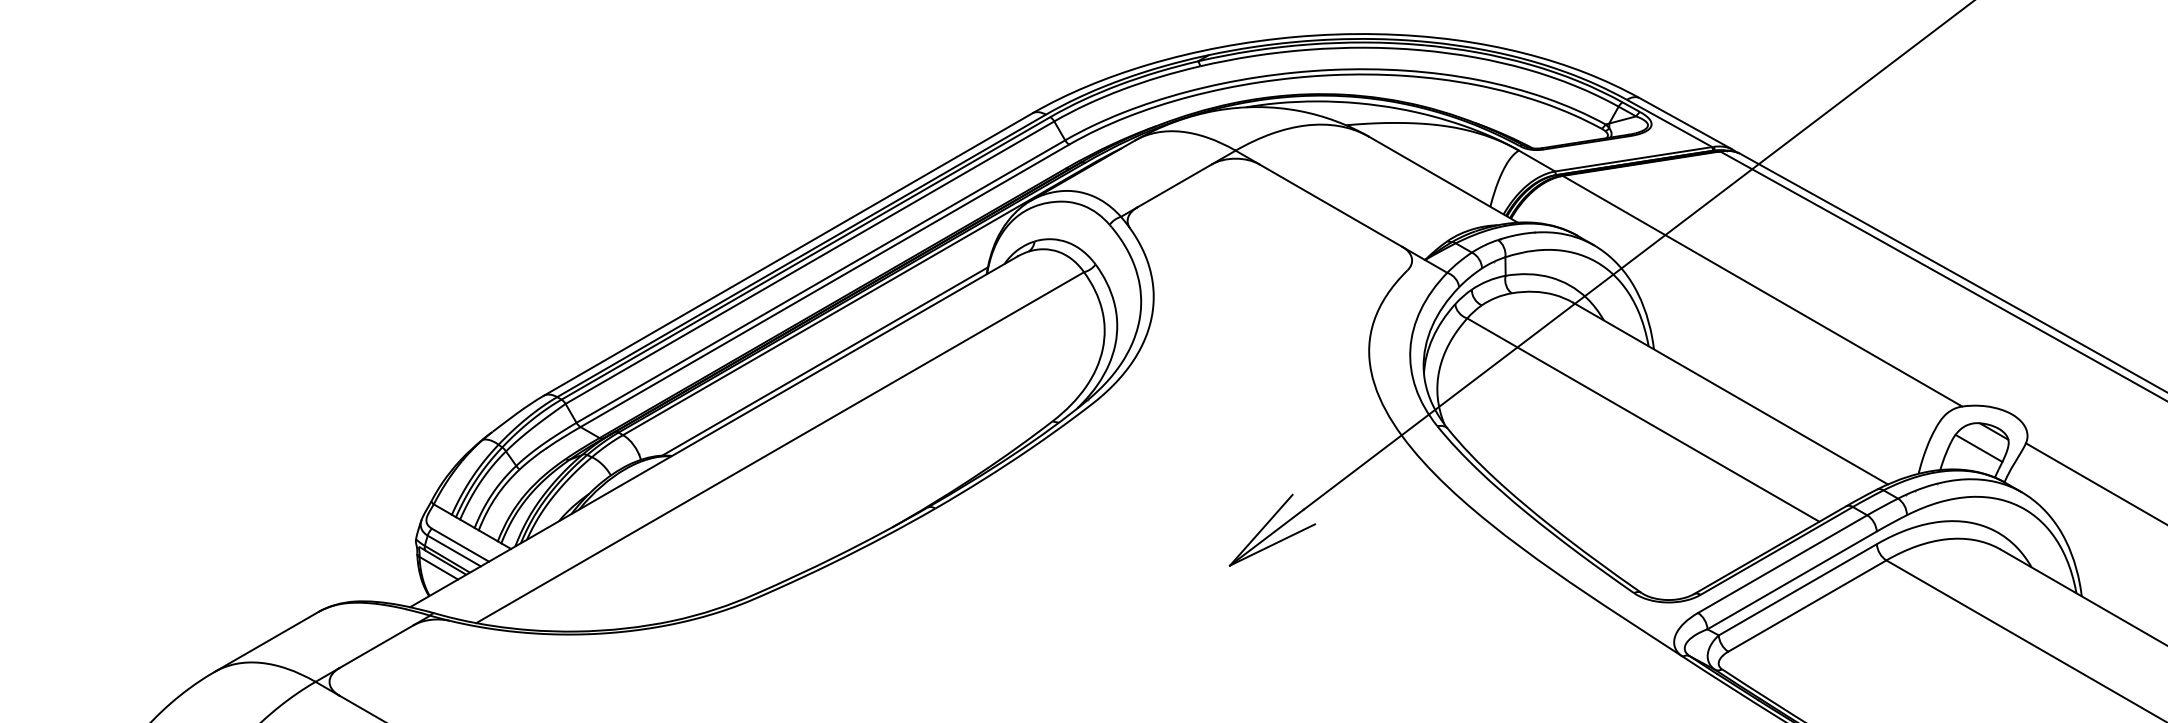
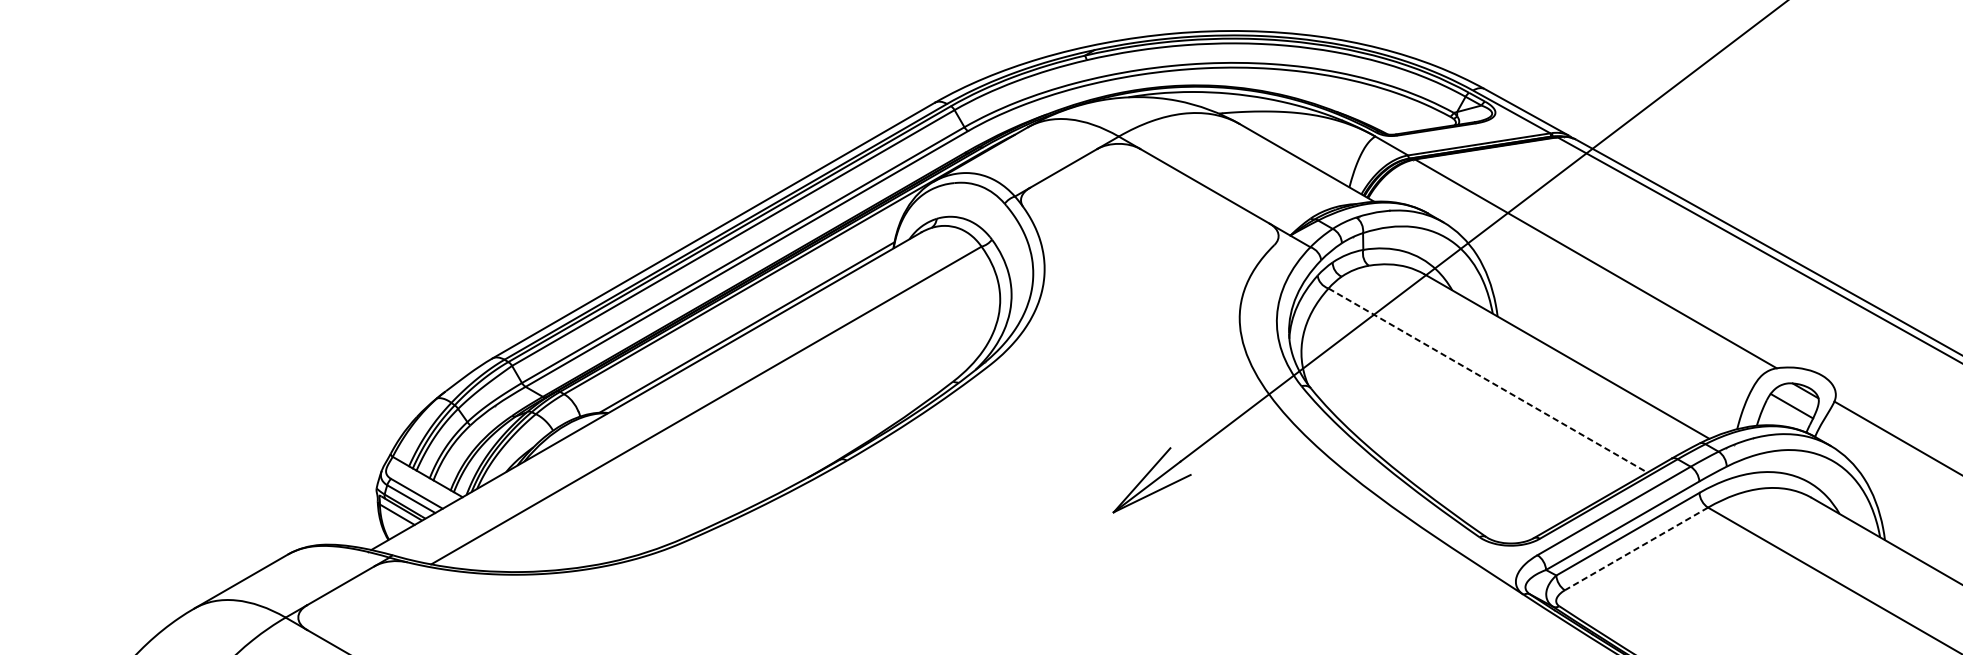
line: (1643, 420) -> (1488, 380), solid -> dashed
line: (1806, 606) -> (1635, 549), solid -> dashed

